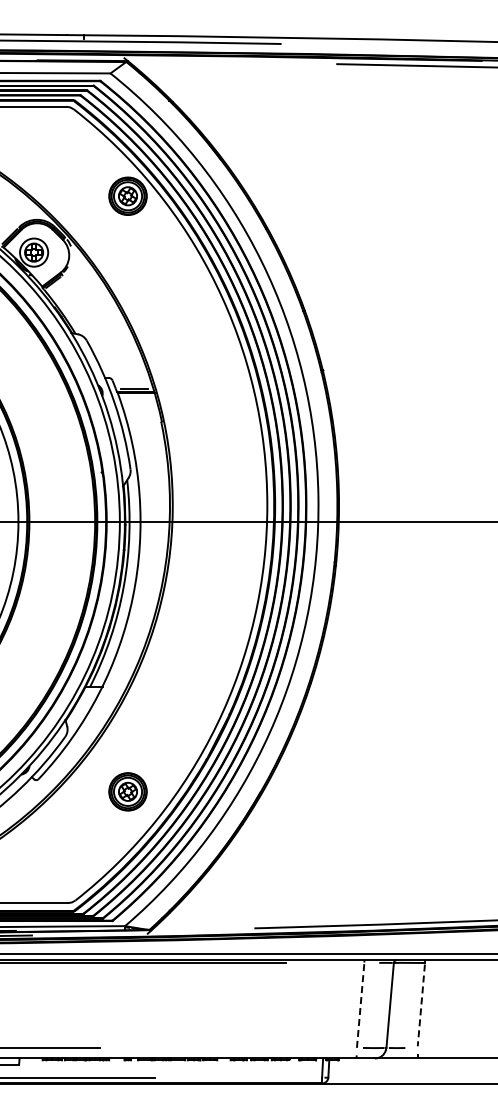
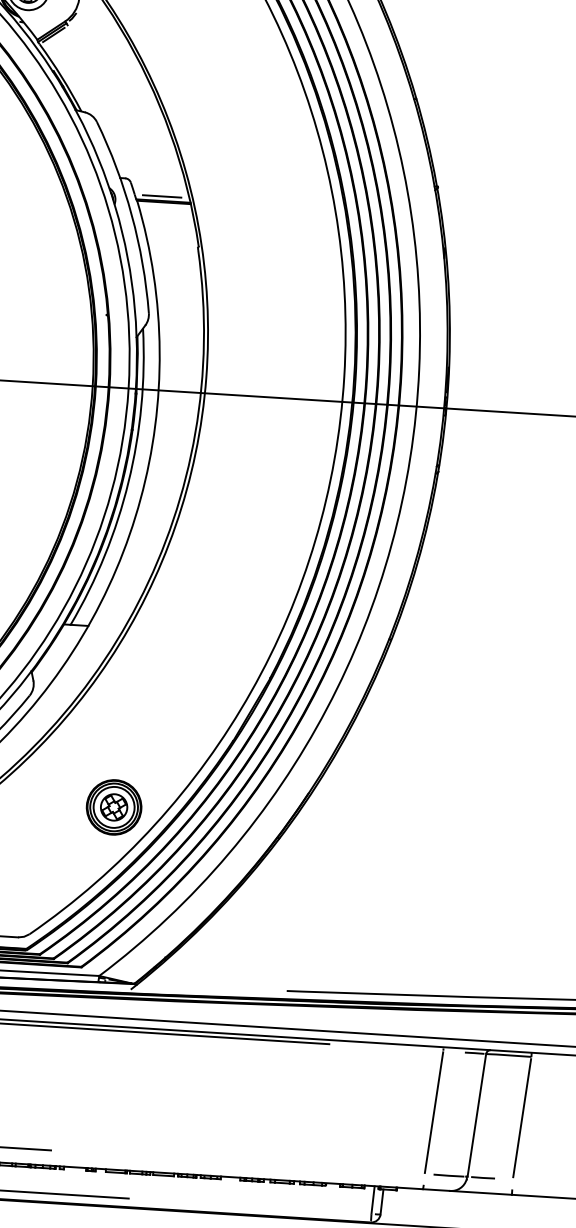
part: (127, 791) -> (113, 806), moved
line: (360, 1004) -> (433, 1111), dashed -> solid
line: (421, 1005) -> (522, 1118), dashed -> solid

